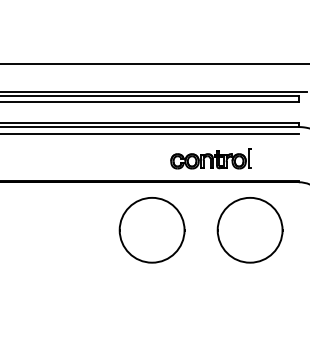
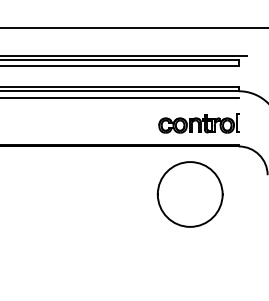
part: (210, 158) -> (198, 122), moved
part: (151, 230) -> (91, 194), removed

